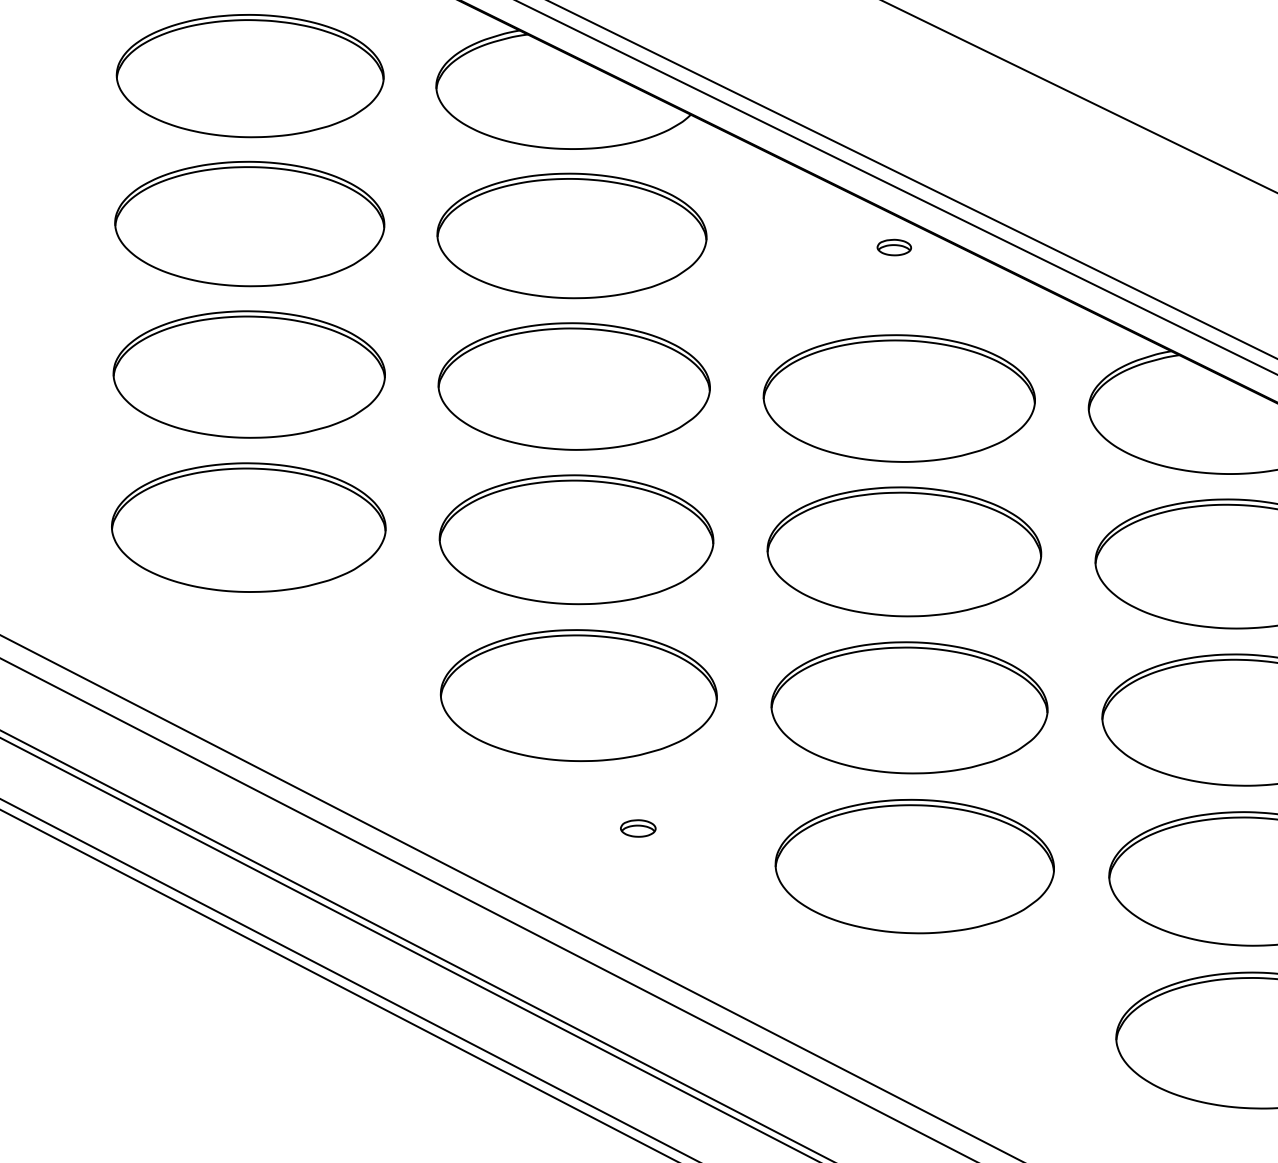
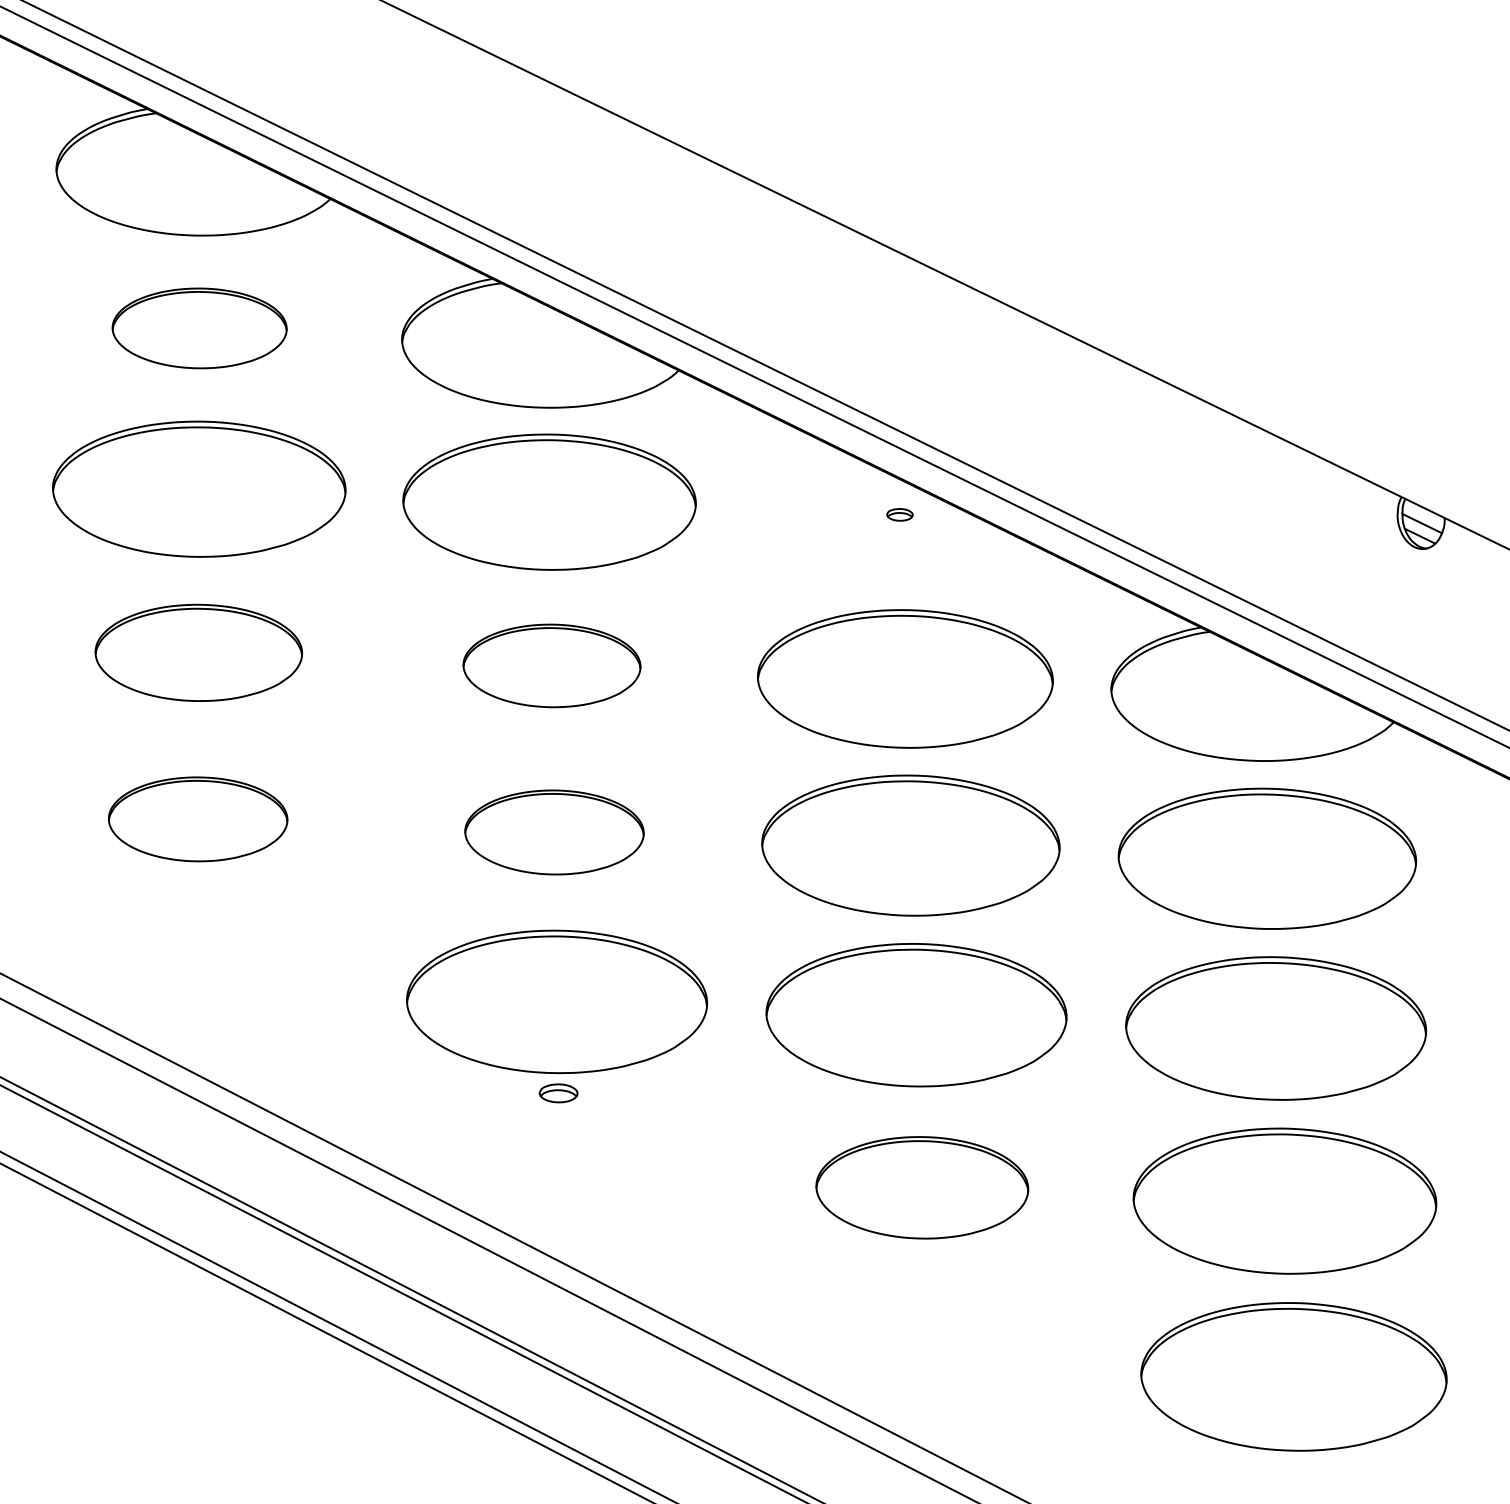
part: (249, 76) -> (199, 328), size x0.6
part: (893, 247) -> (899, 514), size x0.7
part: (249, 374) -> (198, 652), size x0.7
part: (573, 386) -> (551, 665), size x0.6
part: (248, 527) -> (197, 819), size x0.6
part: (576, 539) -> (554, 832), size x0.6
part: (638, 828) -> (558, 1093), moved
part: (915, 866) -> (922, 1187), size x0.7

